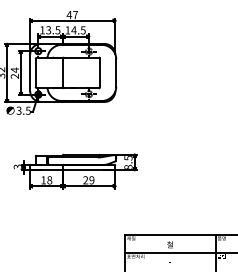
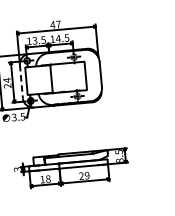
line: (30, 73) -> (21, 82), solid -> dashed

